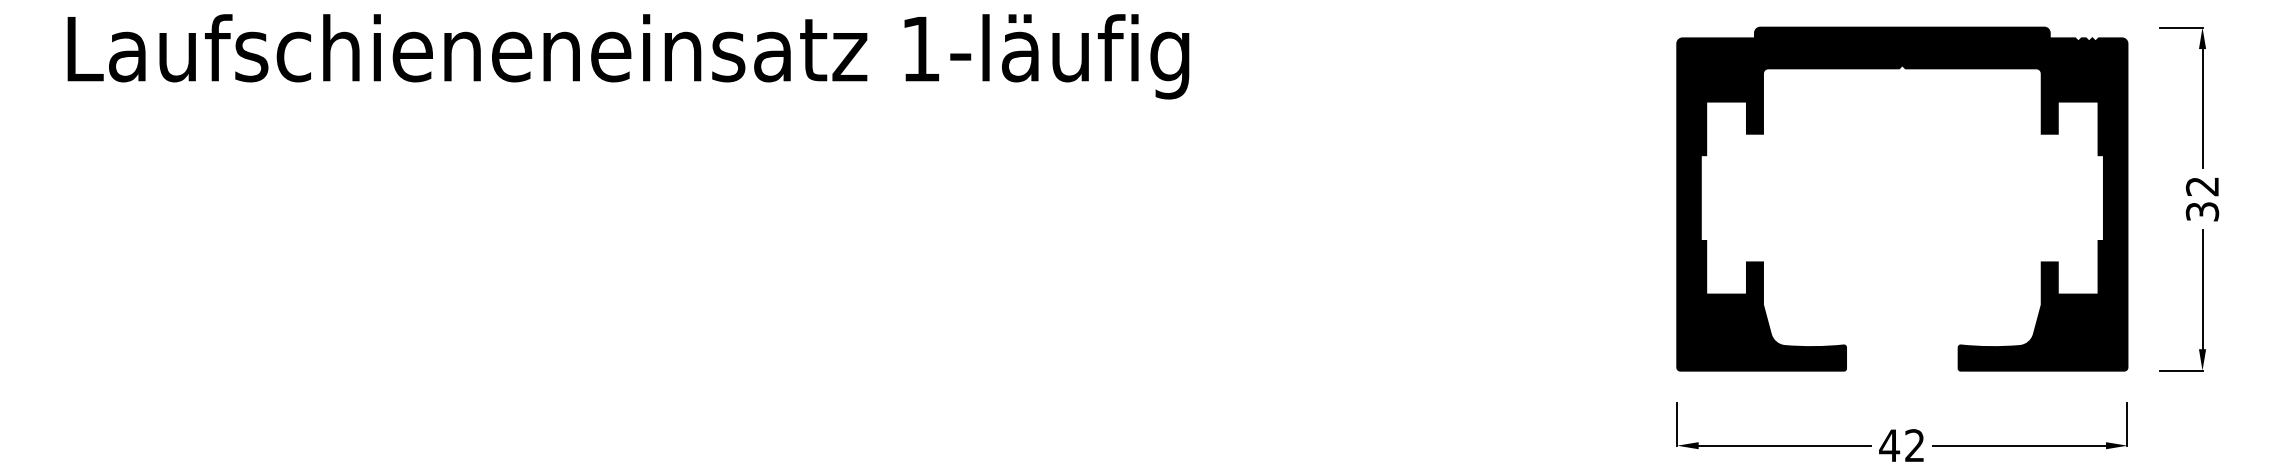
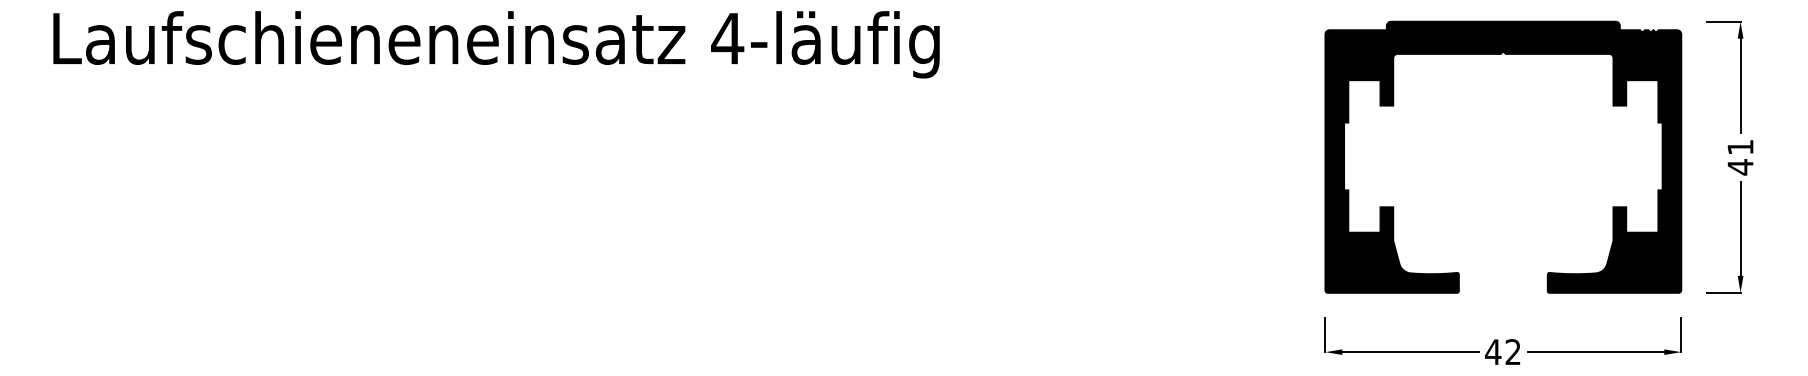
text: (920, 48) -> (727, 38), 1-läufig -> 4-läufig
text: (2202, 199) -> (1740, 157), 32 -> 41

